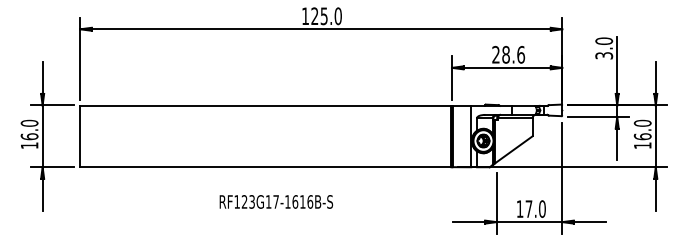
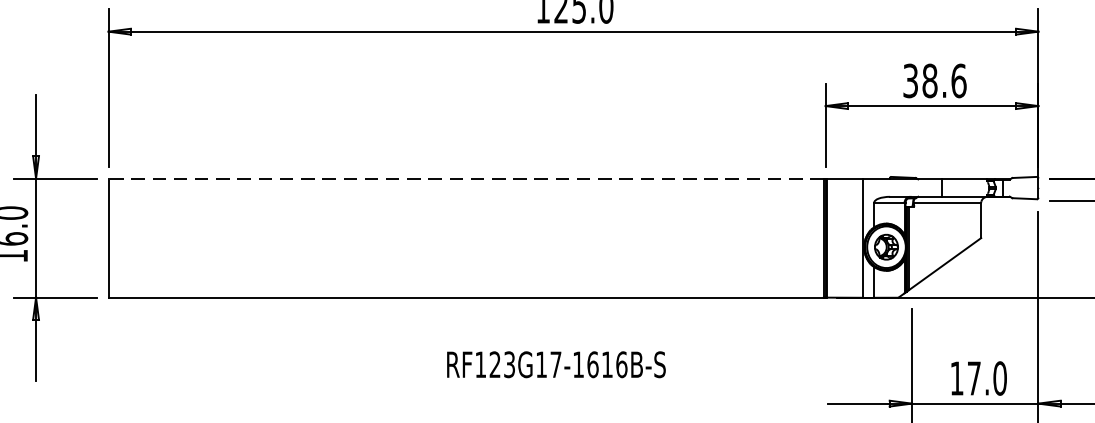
text: (495, 54) -> (909, 80), 28.6 -> 38.6
line: (265, 105) -> (465, 178), solid -> dashed
text: (276, 201) -> (556, 363), moved

